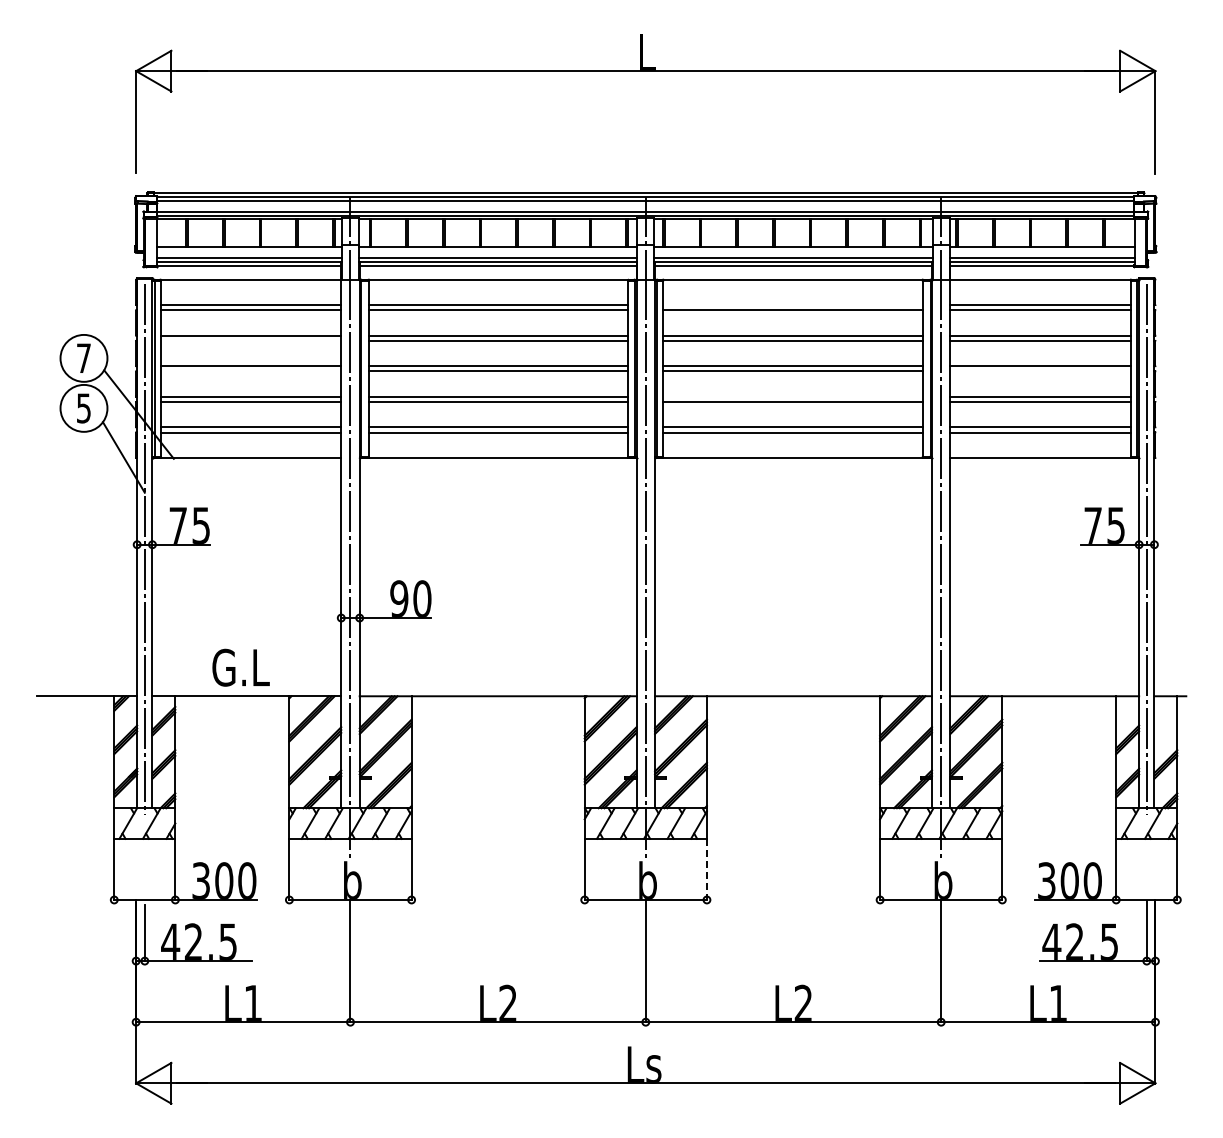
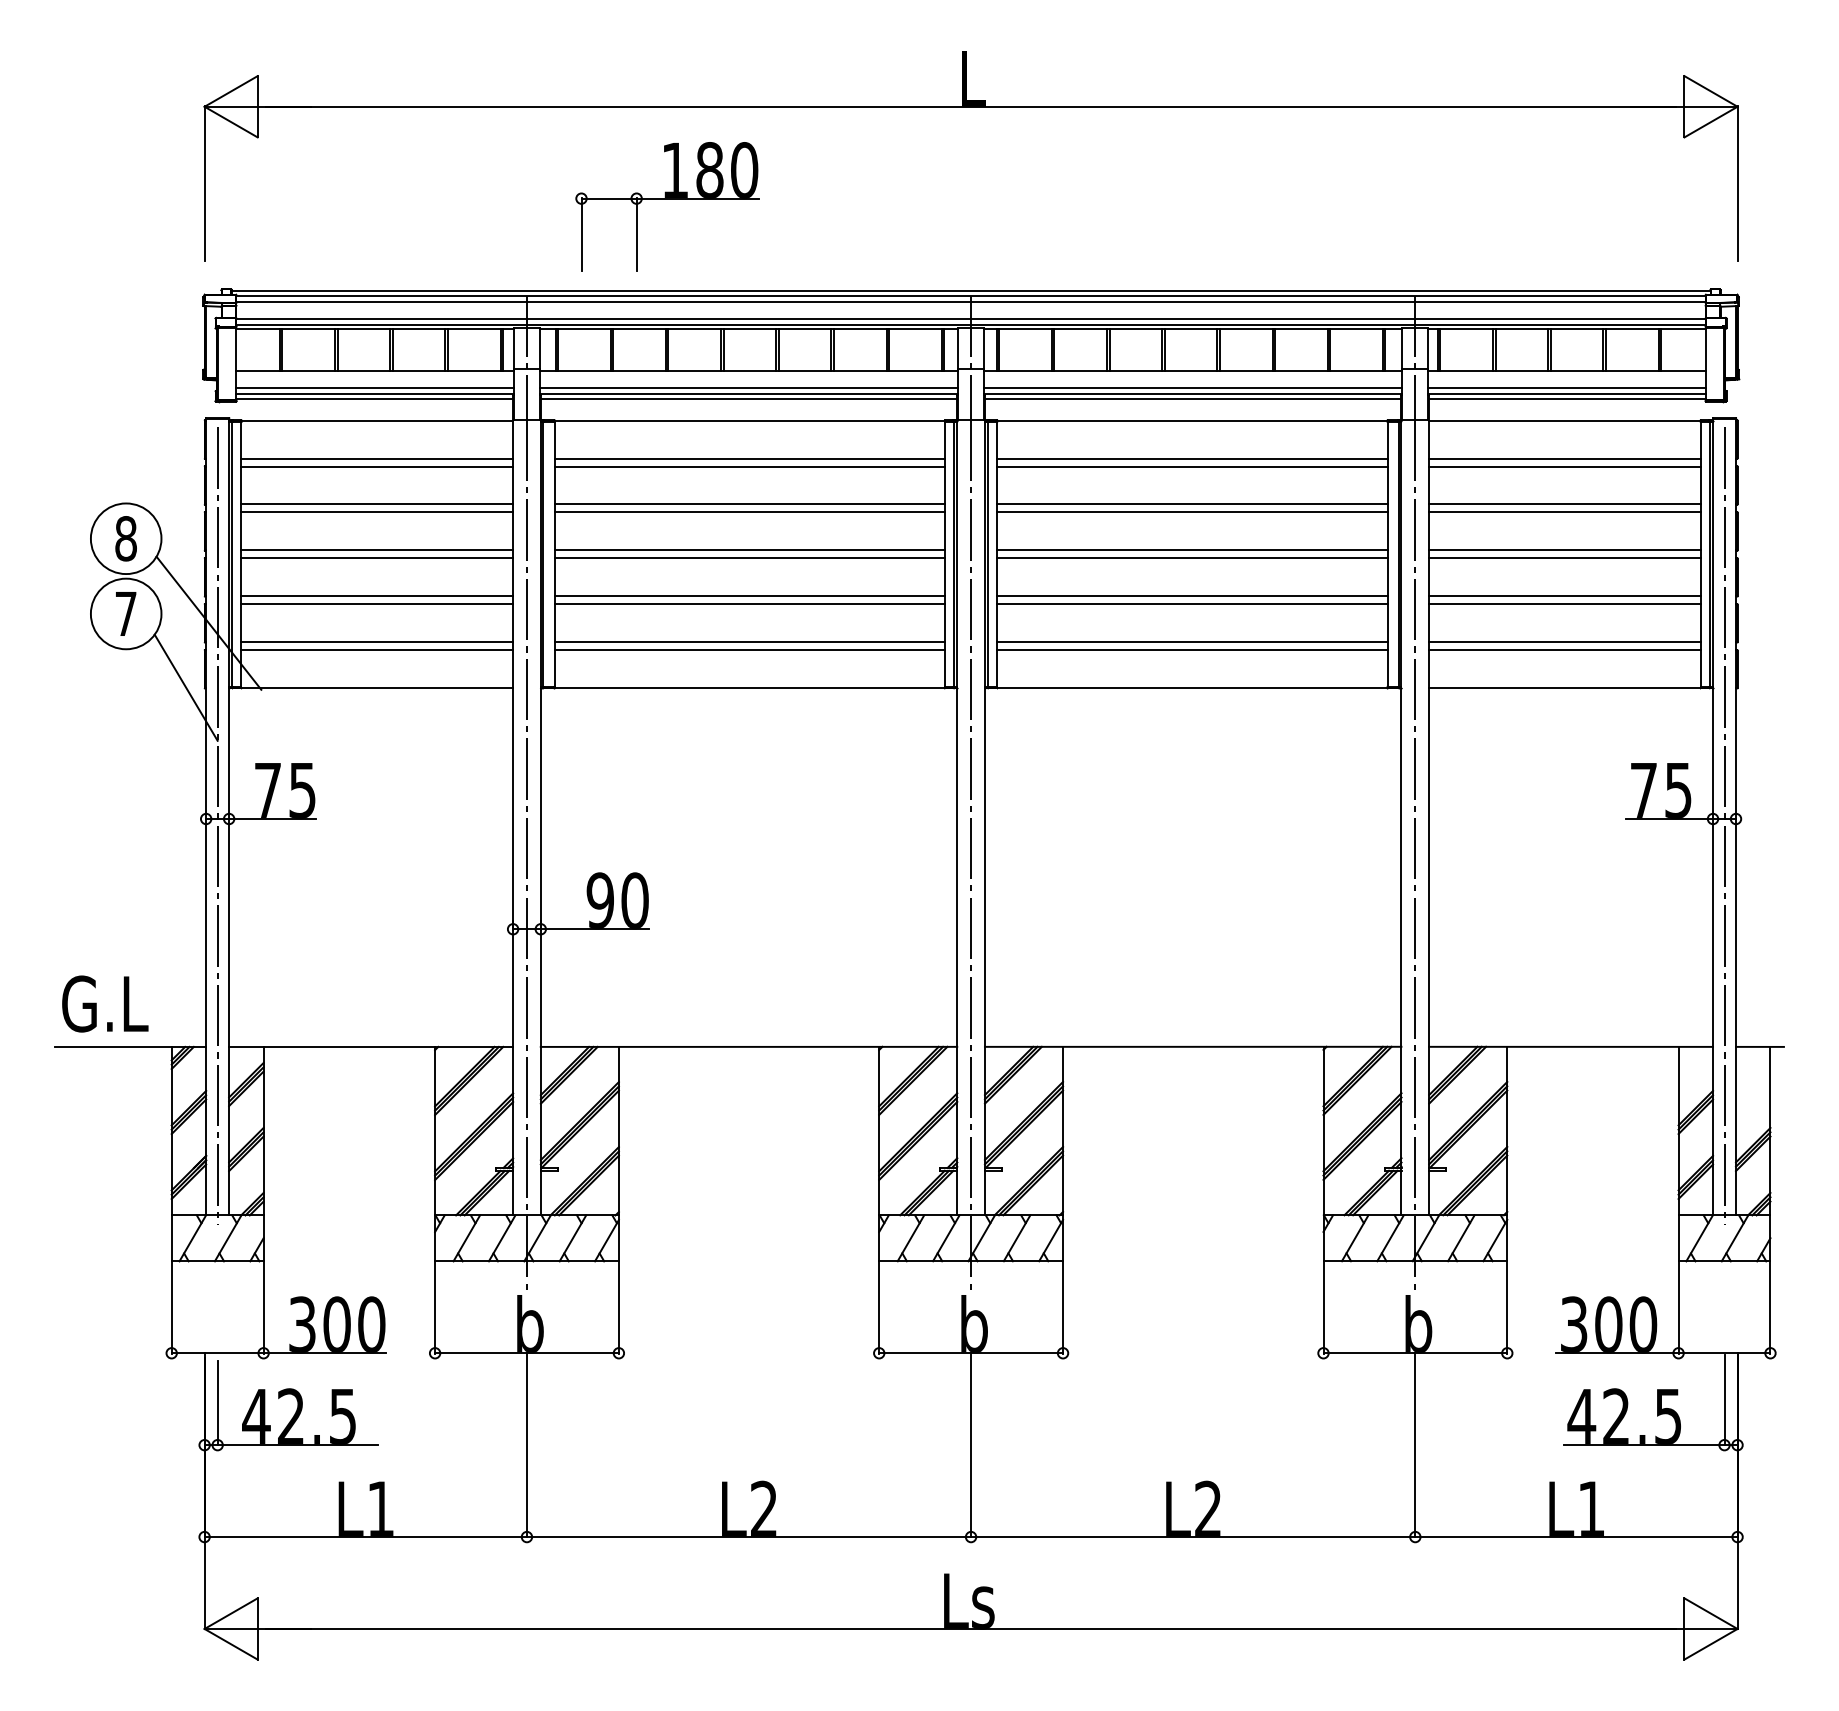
part: (443, 137) -> (666, 206), added
line: (792, 305) -> (1191, 459), added
line: (250, 340) -> (376, 511), added
text: (83, 358) -> (125, 538), 7 -> 8
line: (250, 371) -> (376, 558), added
line: (1040, 371) -> (1564, 558), added
line: (792, 396) -> (1191, 596), added
text: (83, 408) -> (125, 614), 5 -> 7
text: (240, 667) -> (104, 1003), moved
line: (706, 869) -> (1062, 1307), dashed -> solid

